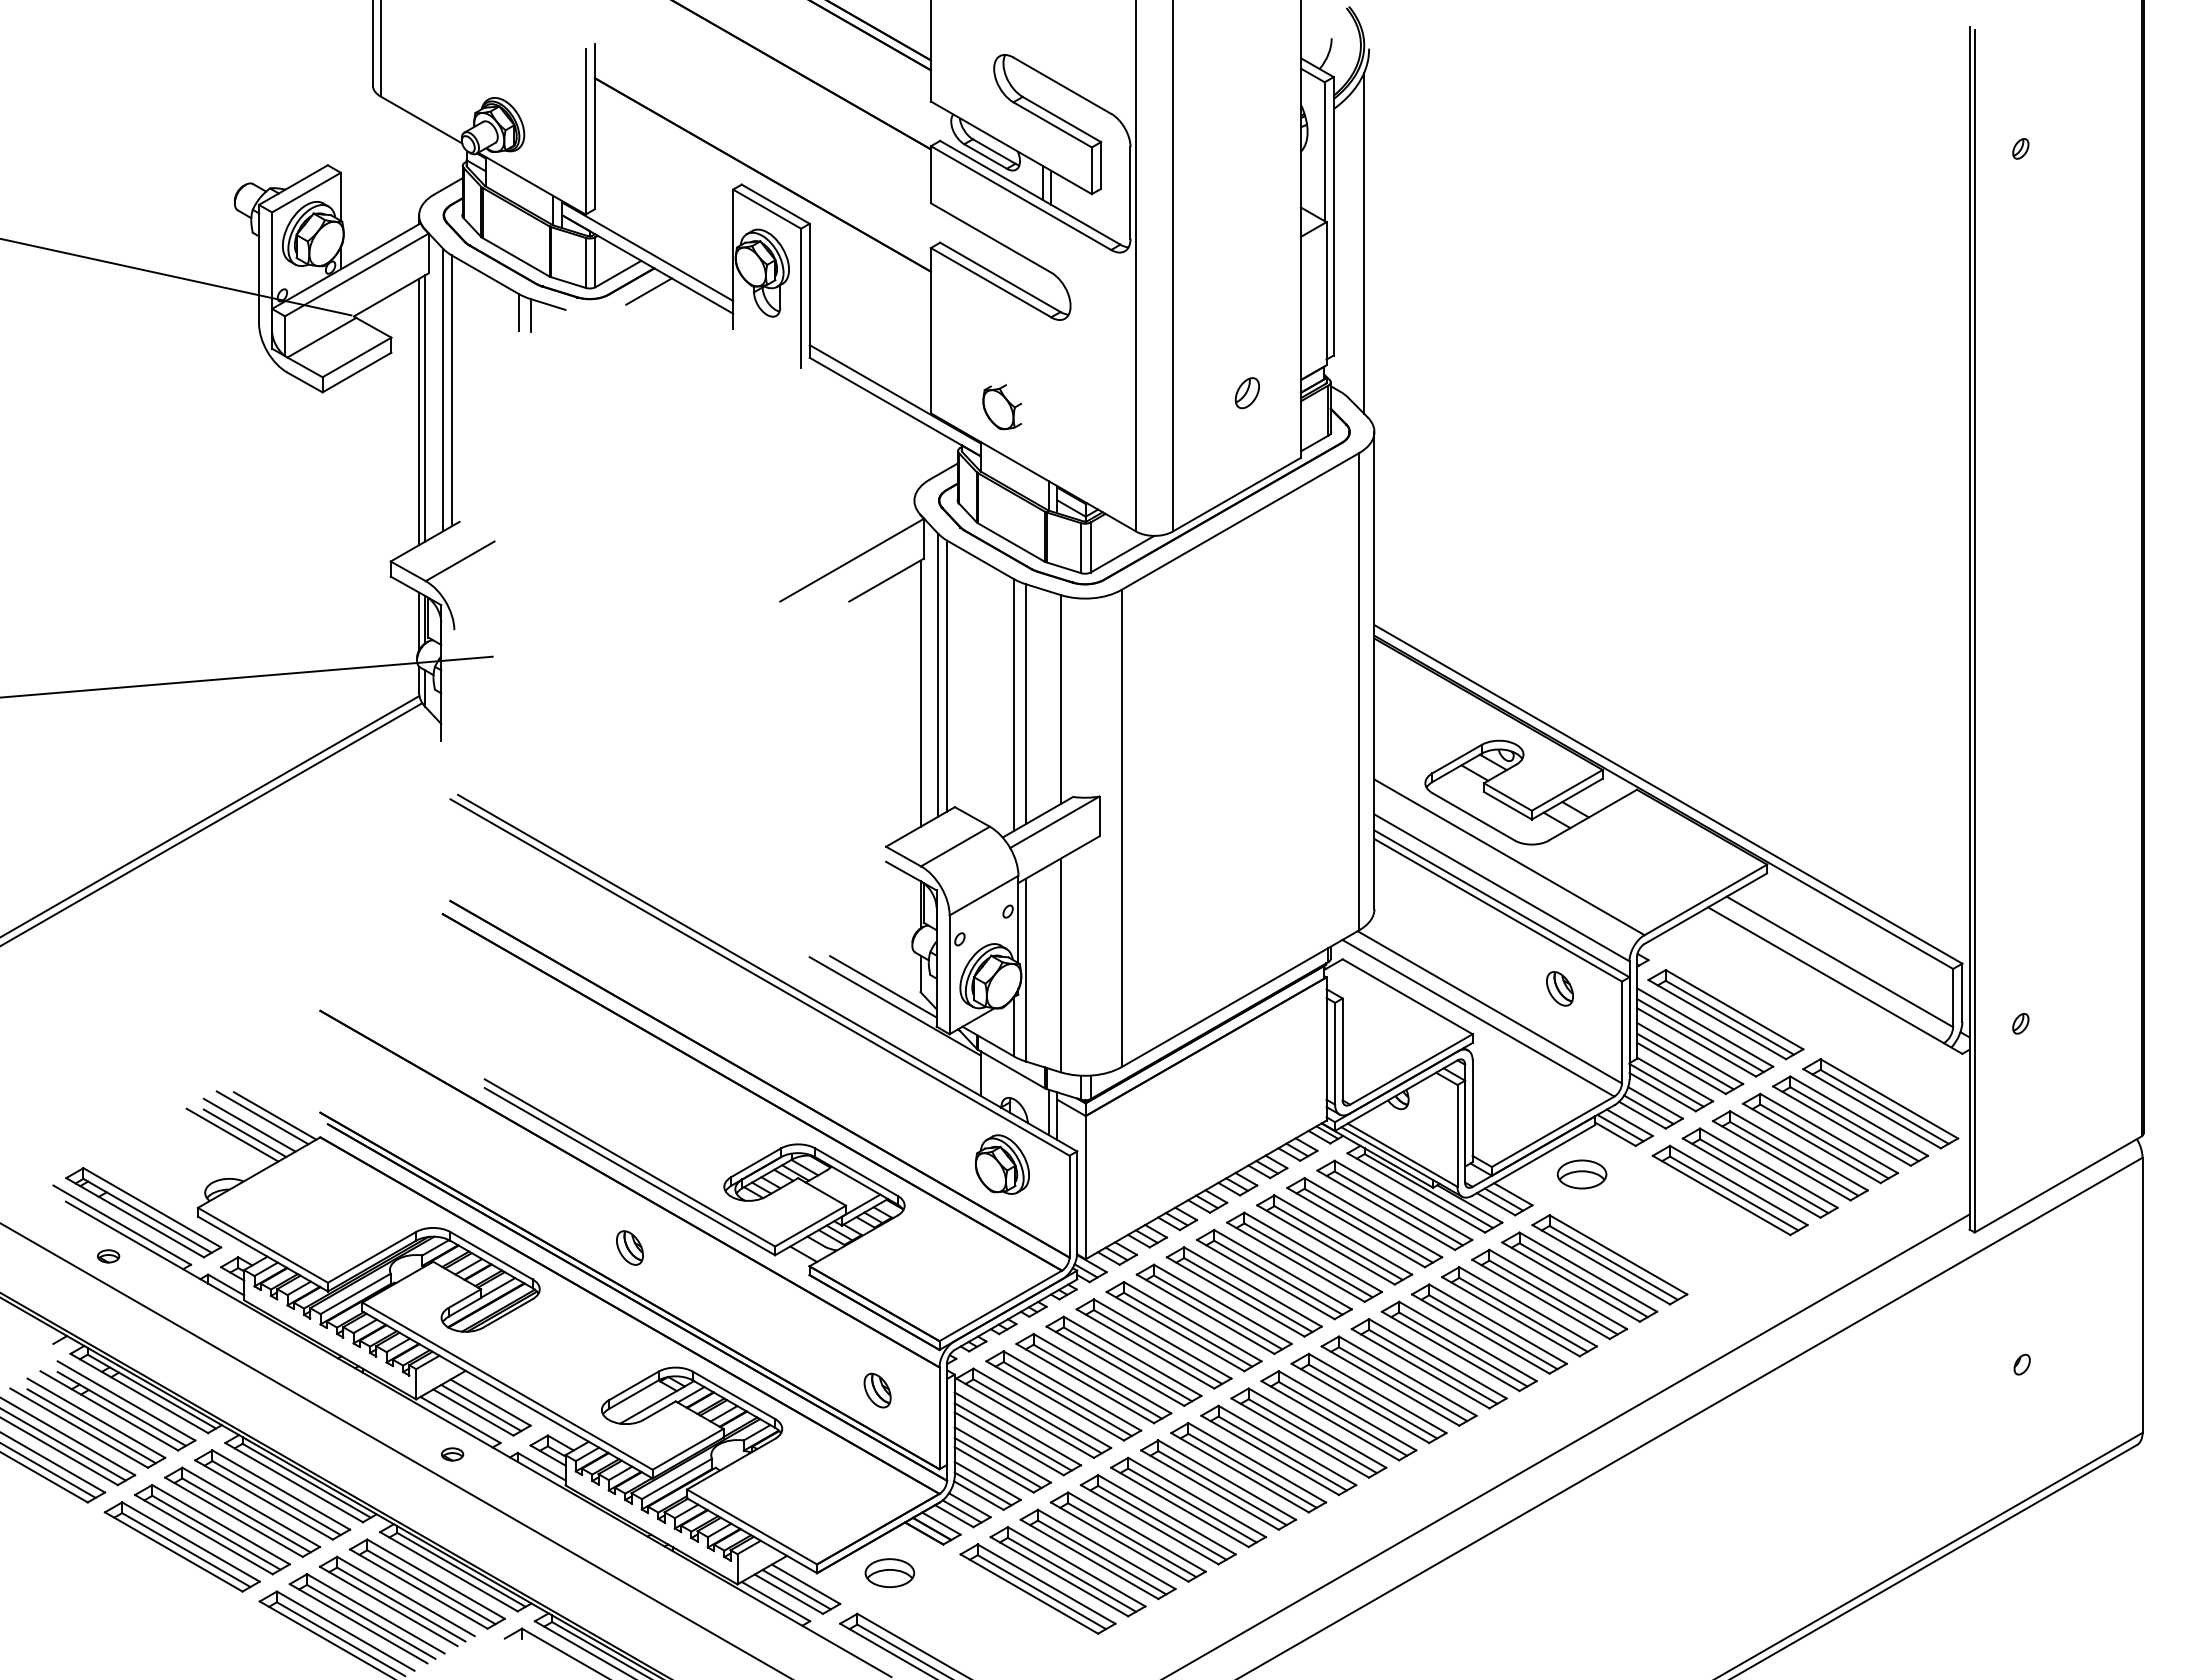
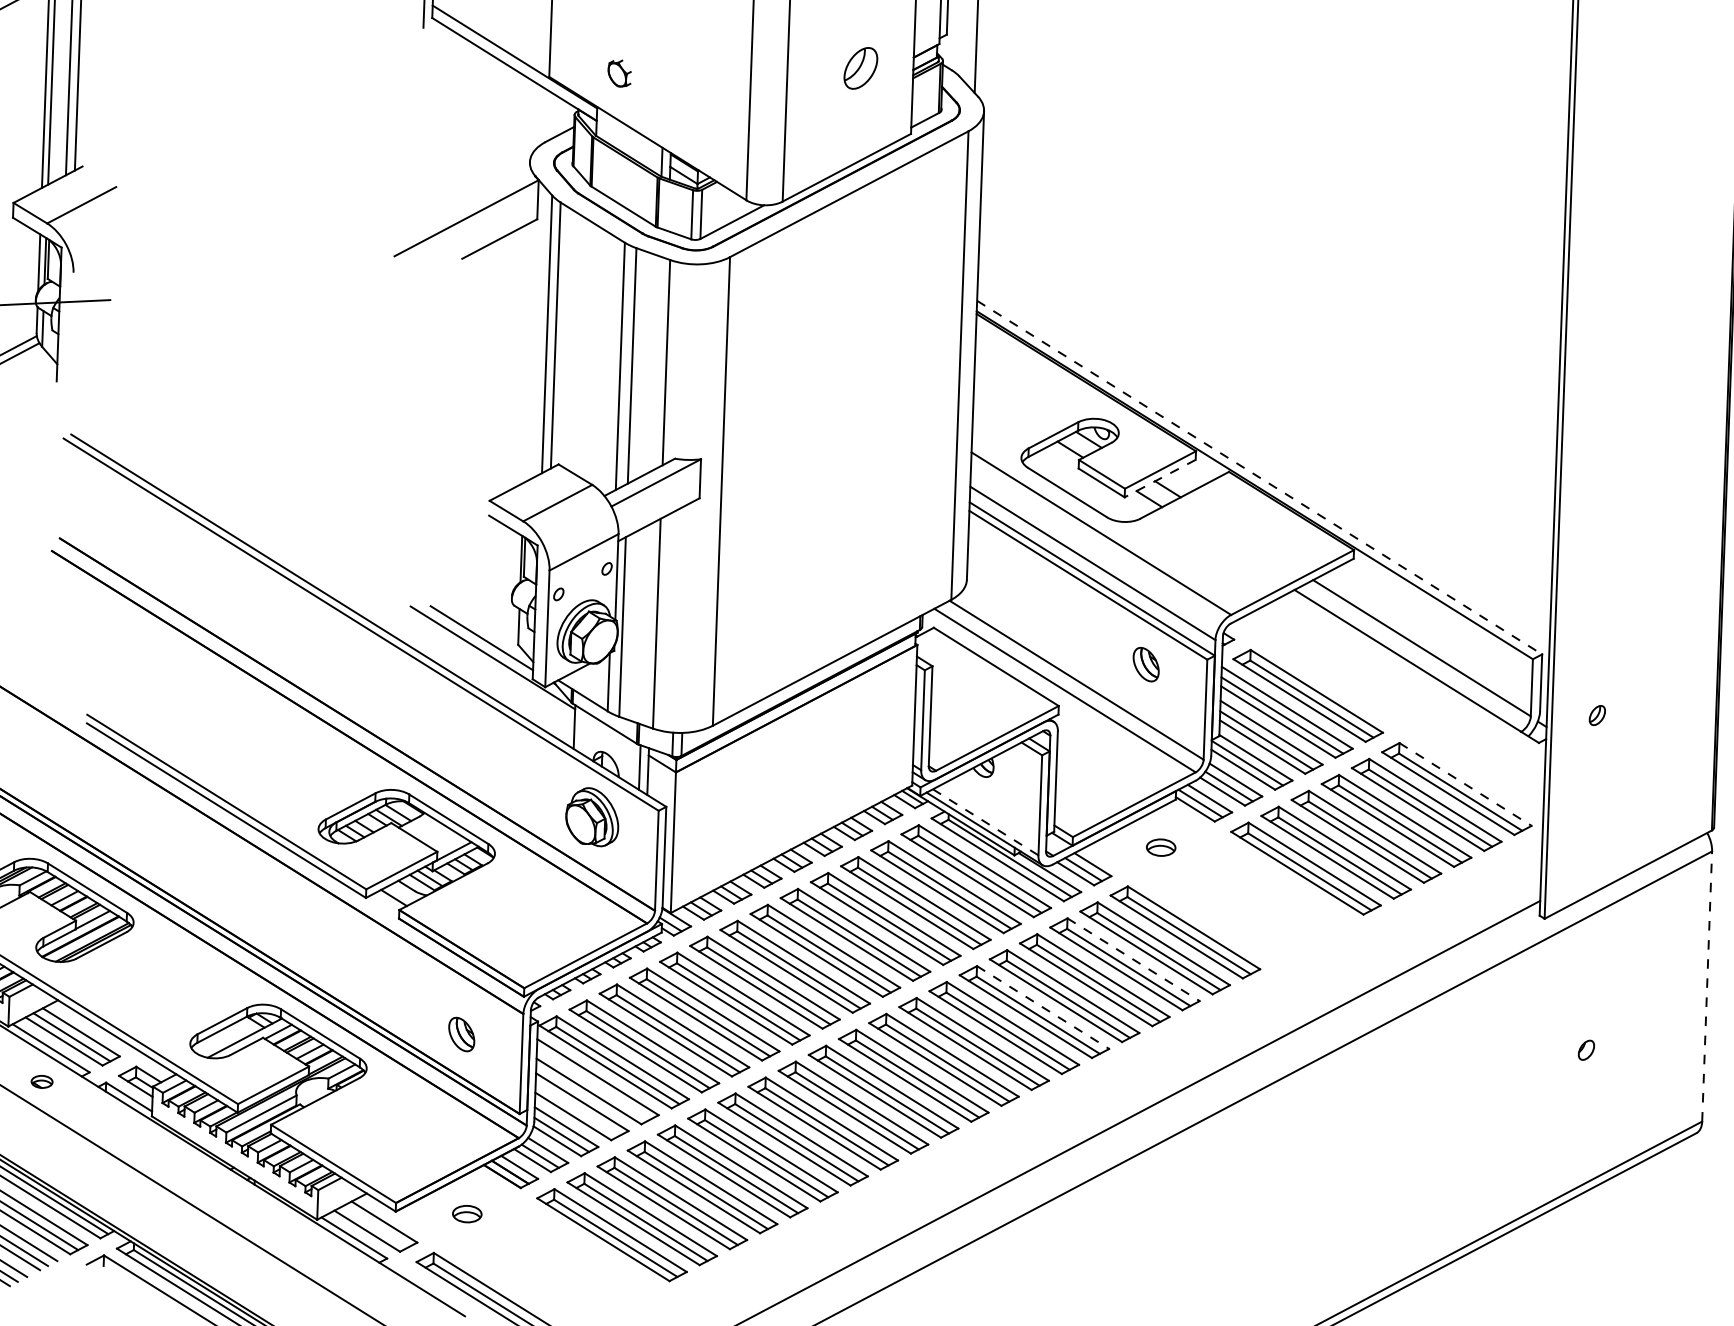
part: (1246, 393) -> (859, 68), size x1.4
part: (1002, 407) -> (619, 73), size x0.6
line: (920, 693) -> (528, 351), removed
line: (1668, 794) -> (1259, 477), solid -> dashed
line: (1567, 799) -> (1160, 478), solid -> dashed
line: (1889, 1099) -> (1465, 785), solid -> dashed
line: (1403, 1155) -> (986, 822), solid -> dashed
part: (1581, 1174) -> (1160, 847), size x0.6
part: (629, 1247) -> (223, 885), removed
line: (1558, 1289) -> (1133, 959), solid -> dashed
line: (2142, 1295) -> (1707, 986), solid -> dashed
line: (1468, 1341) -> (1043, 1007), solid -> dashed
line: (1012, 1436) -> (592, 1084), removed
line: (997, 1462) -> (576, 1109), removed
part: (889, 1572) -> (466, 1213), size x0.6
line: (796, 1589) -> (374, 1226), removed

